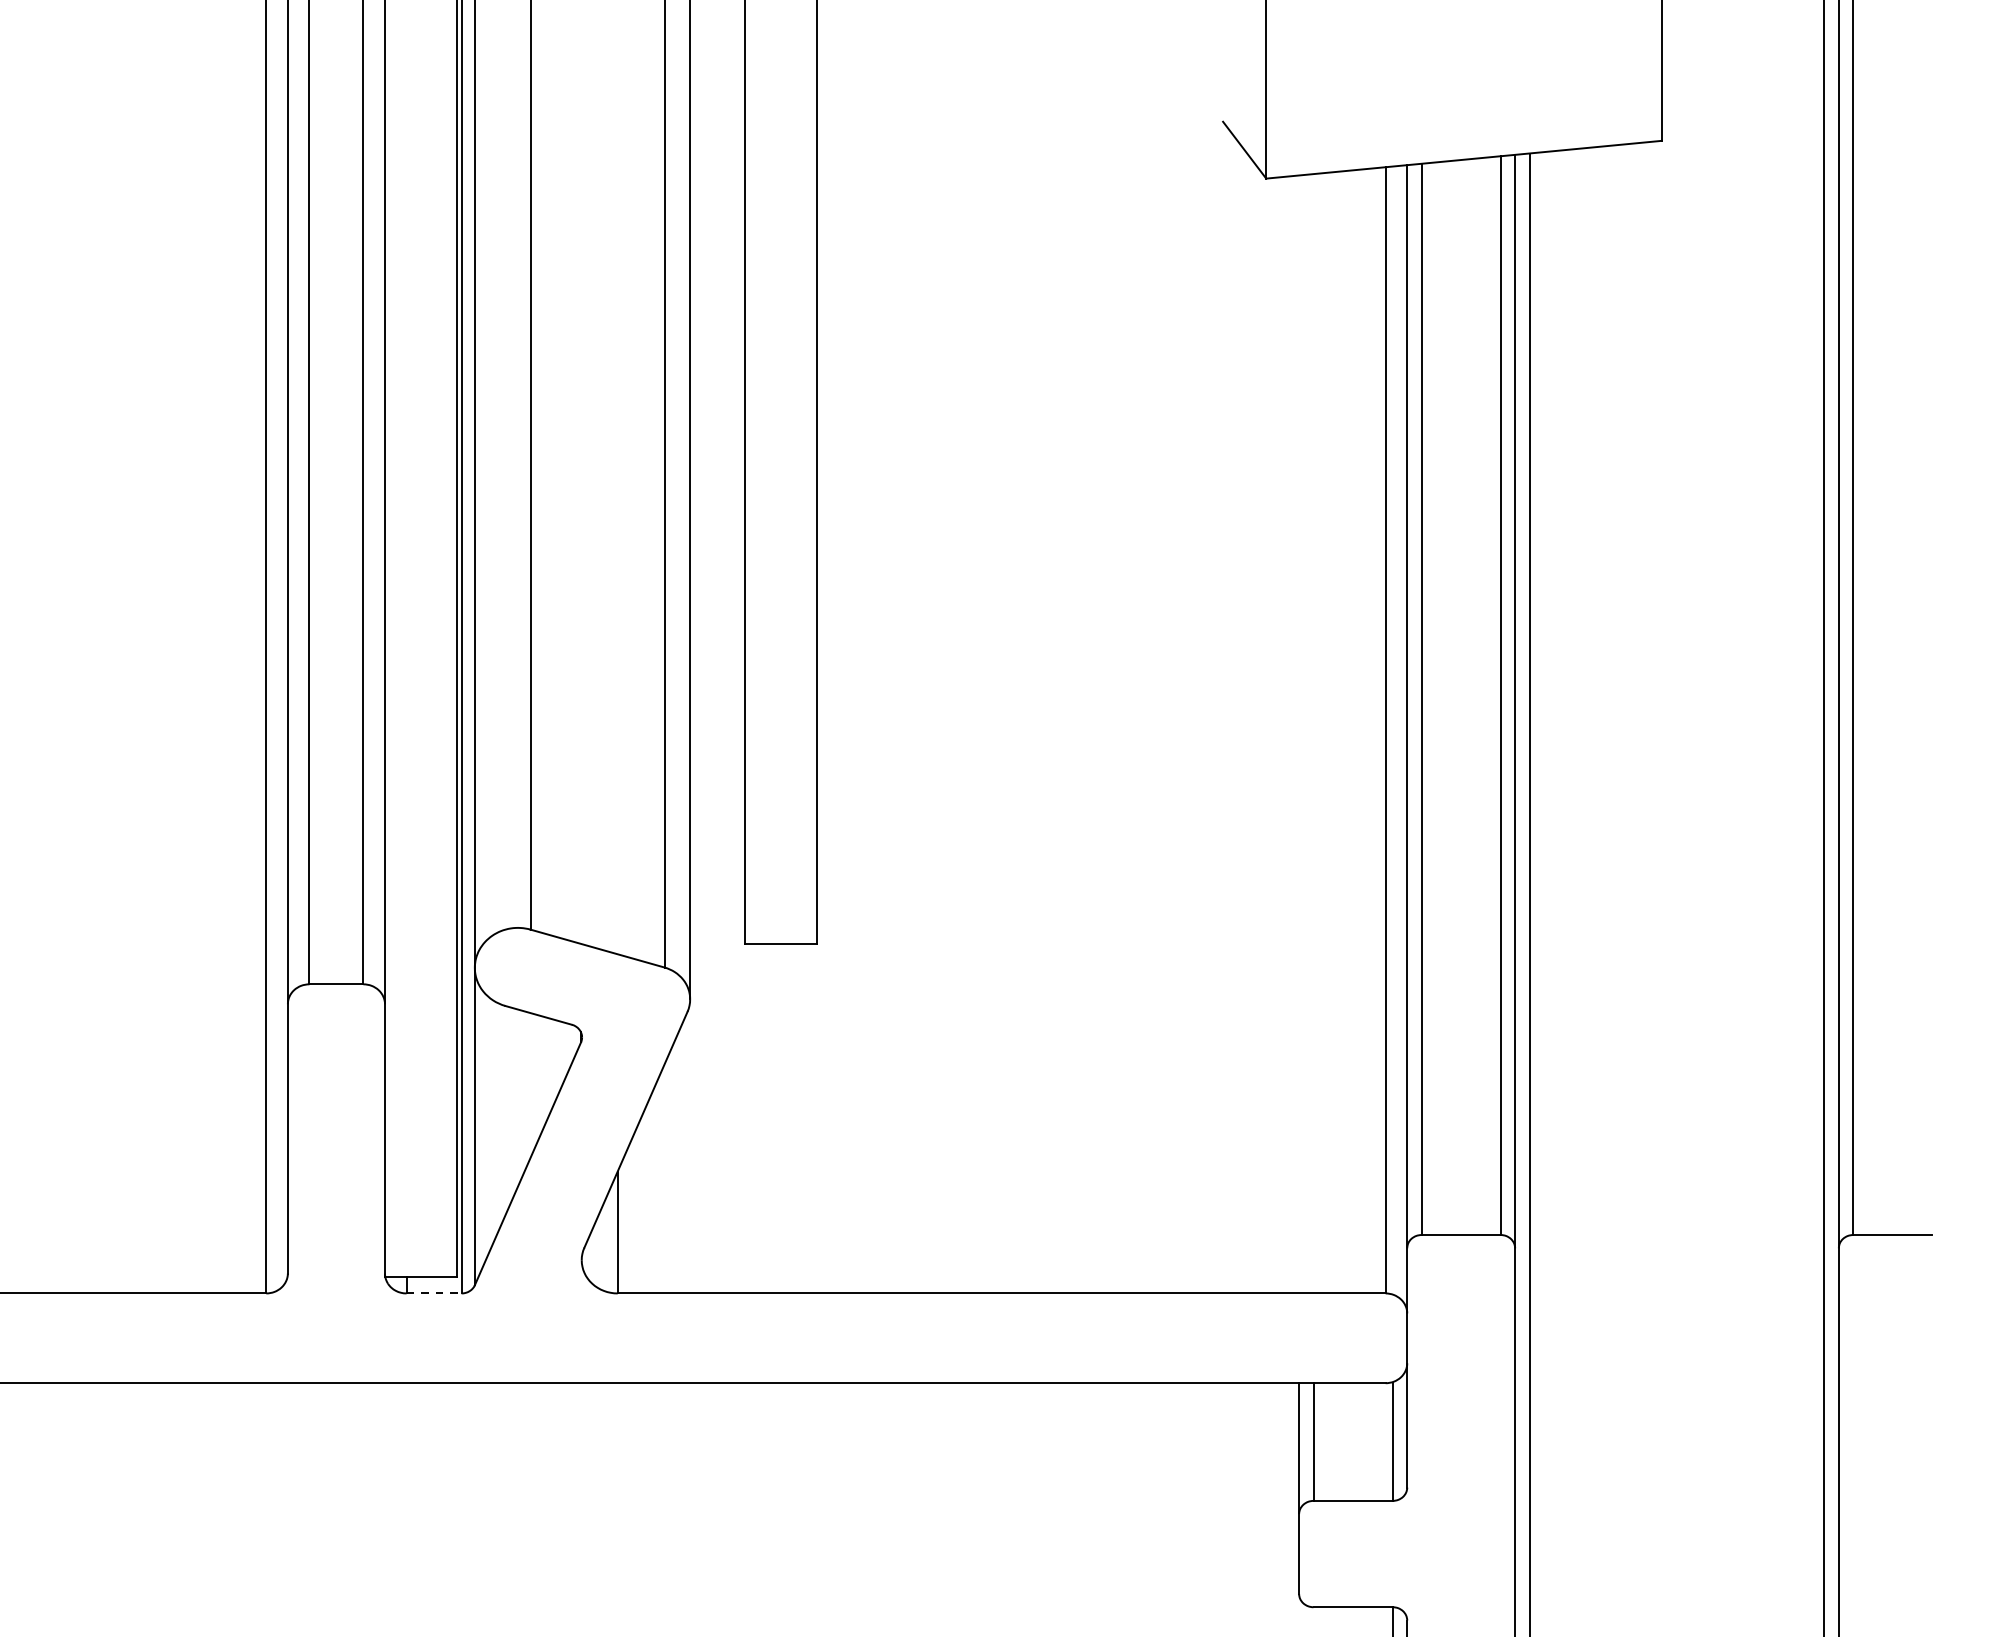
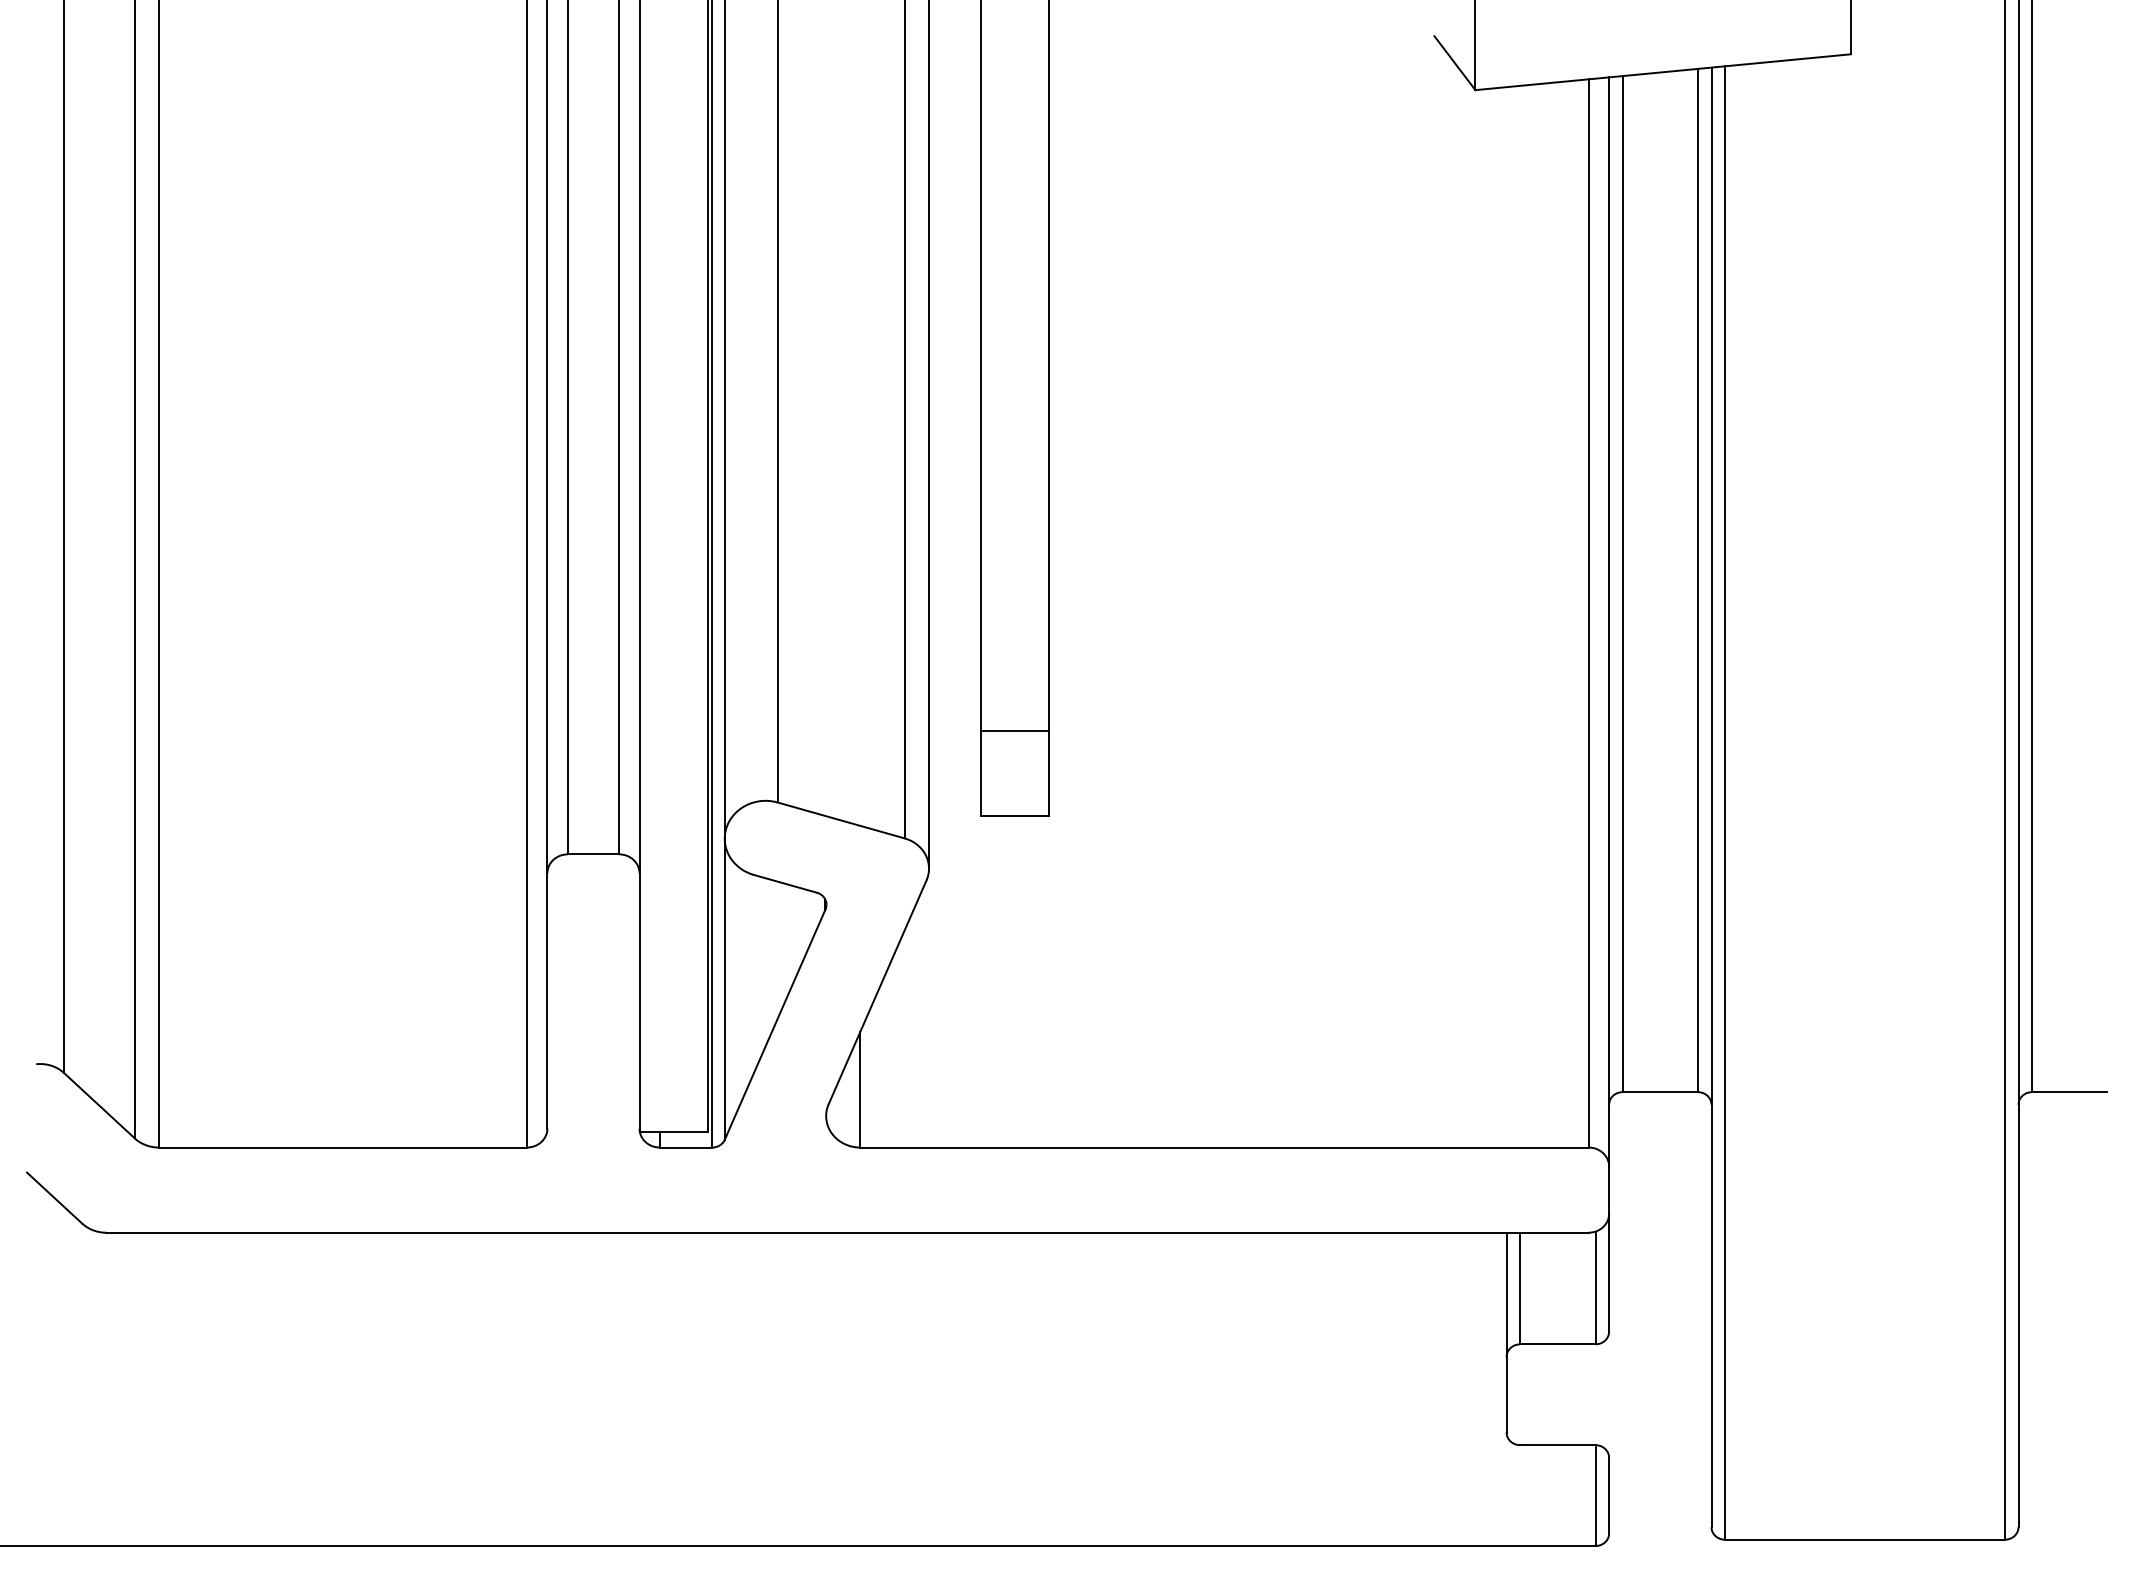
line: (780, 854) -> (1014, 731), added
line: (434, 1293) -> (686, 1147), dashed -> solid

